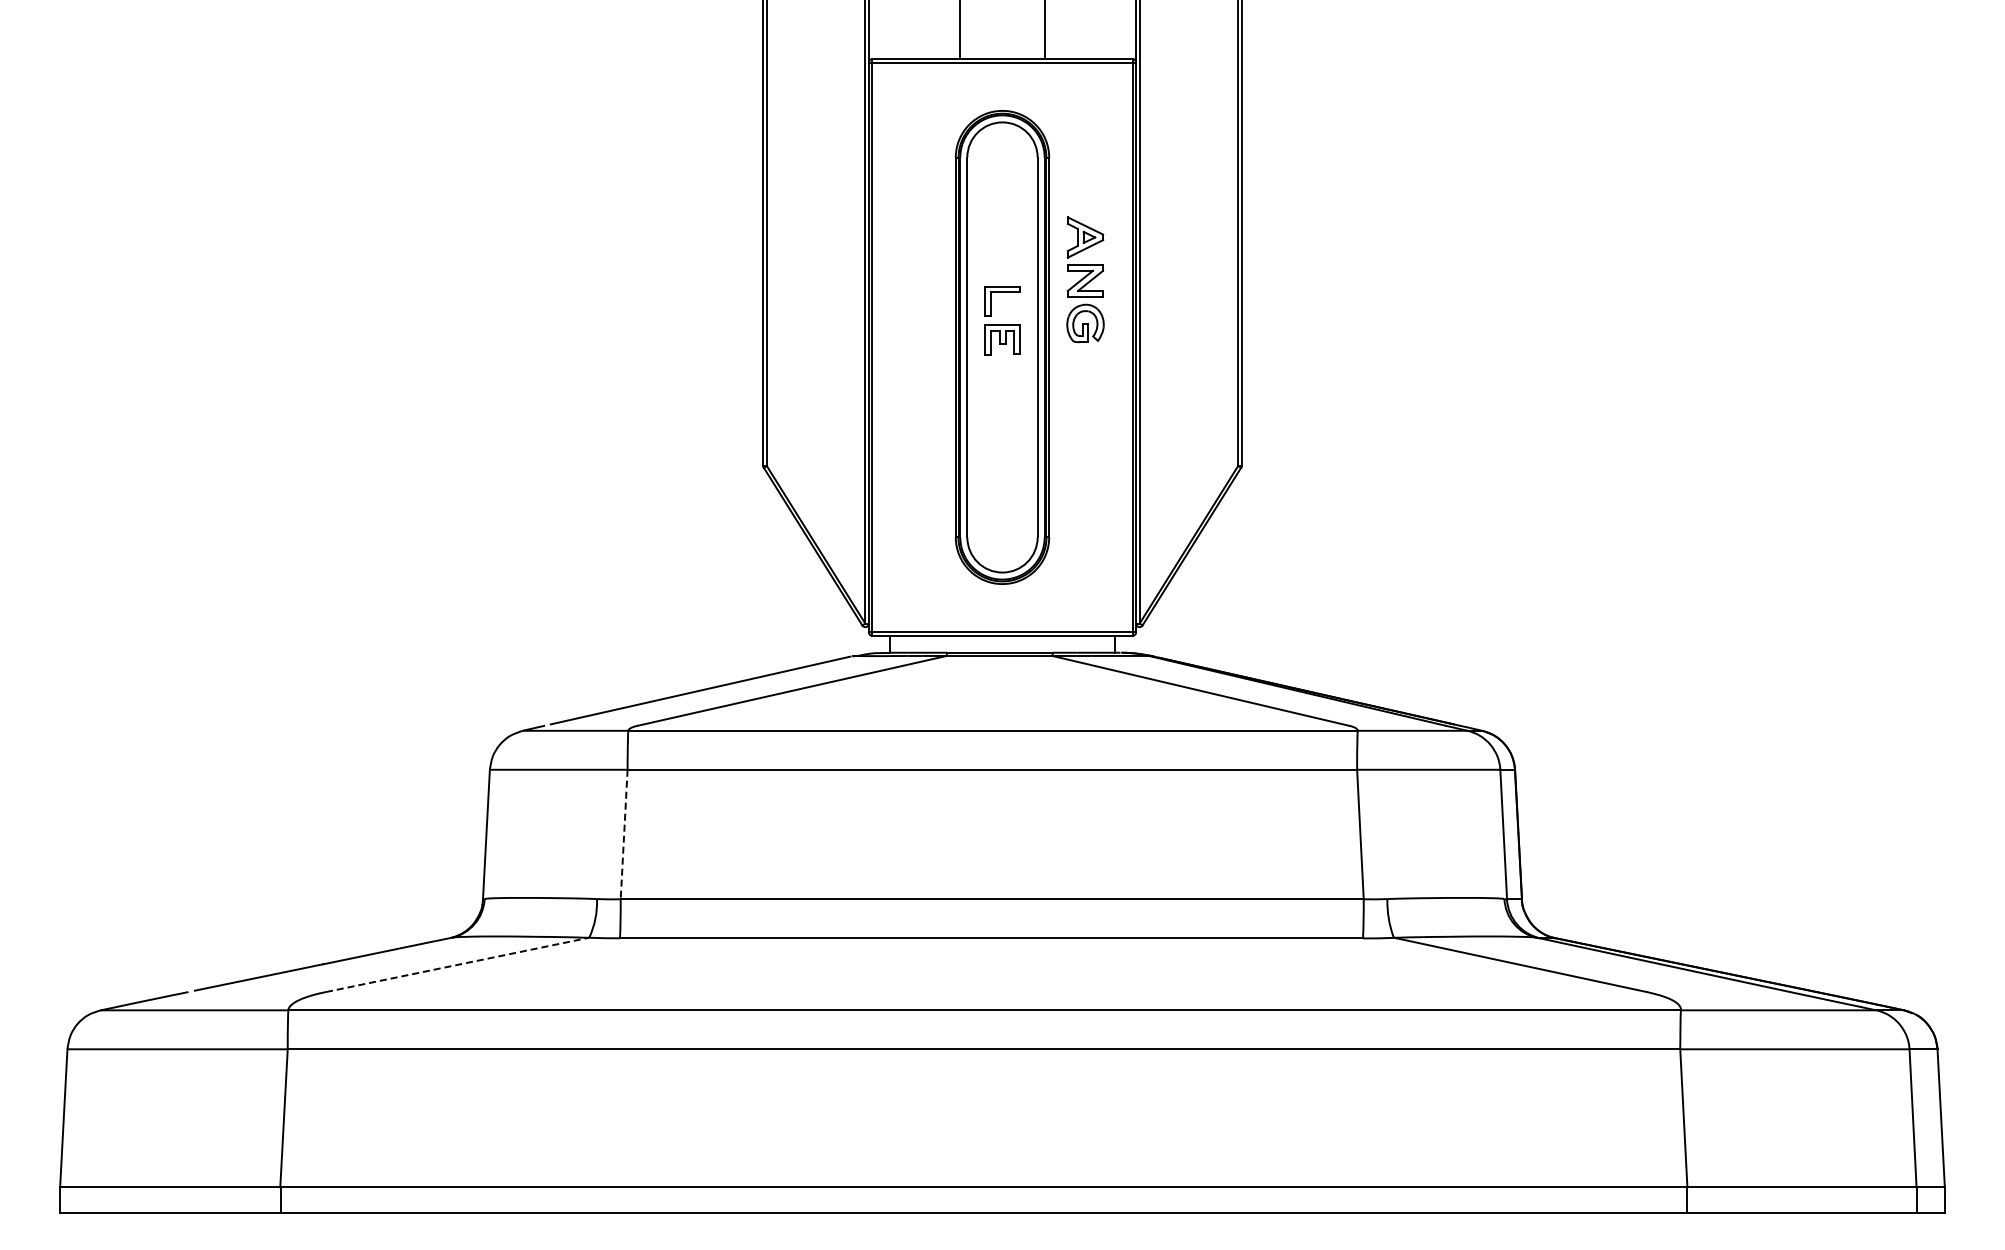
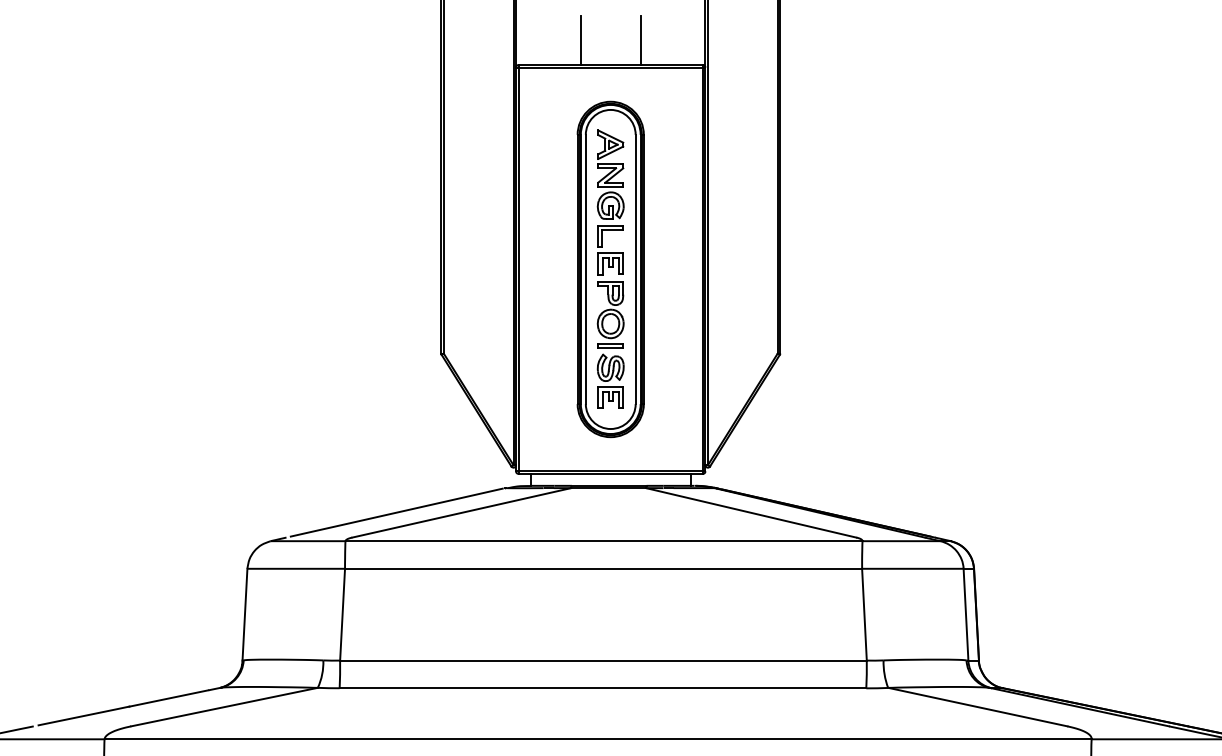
part: (1085, 279) -> (610, 174), moved
part: (1002, 454) -> (610, 345), added
line: (624, 834) -> (342, 614), dashed -> solid
line: (458, 964) -> (225, 706), dashed -> solid

